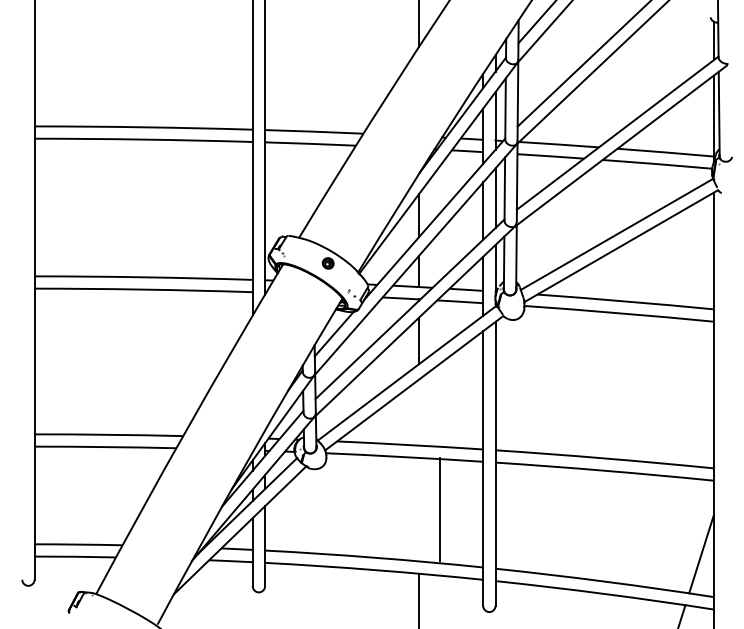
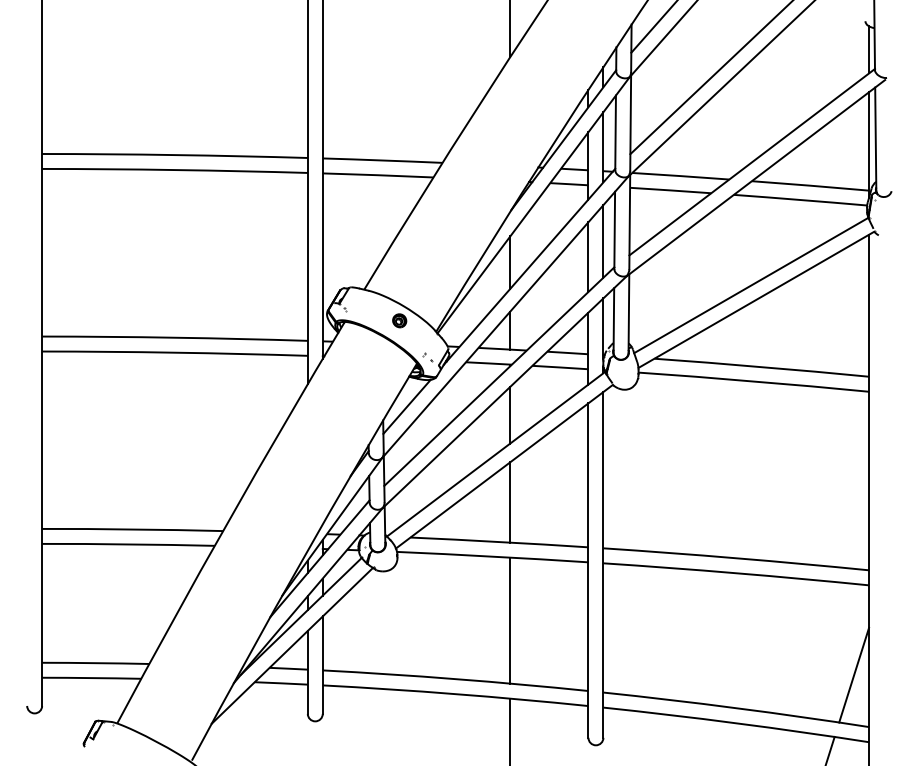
line: (419, 412) -> (510, 502), added
line: (439, 509) -> (510, 620), moved

